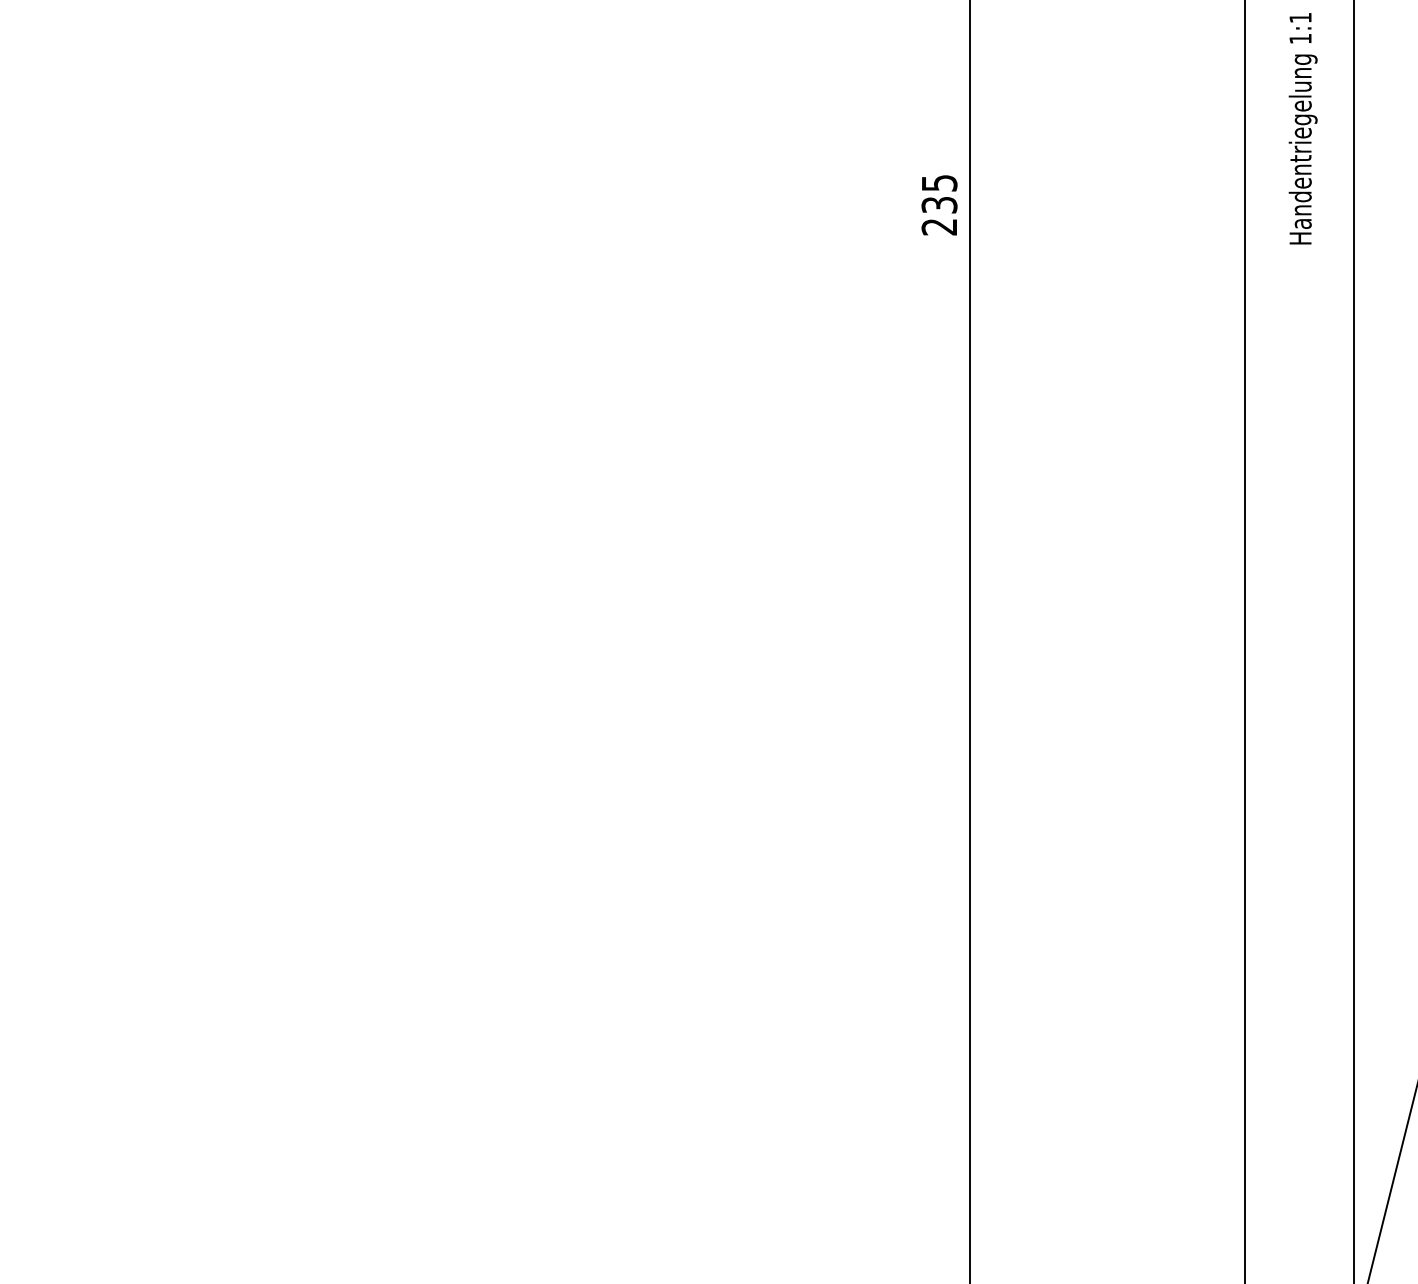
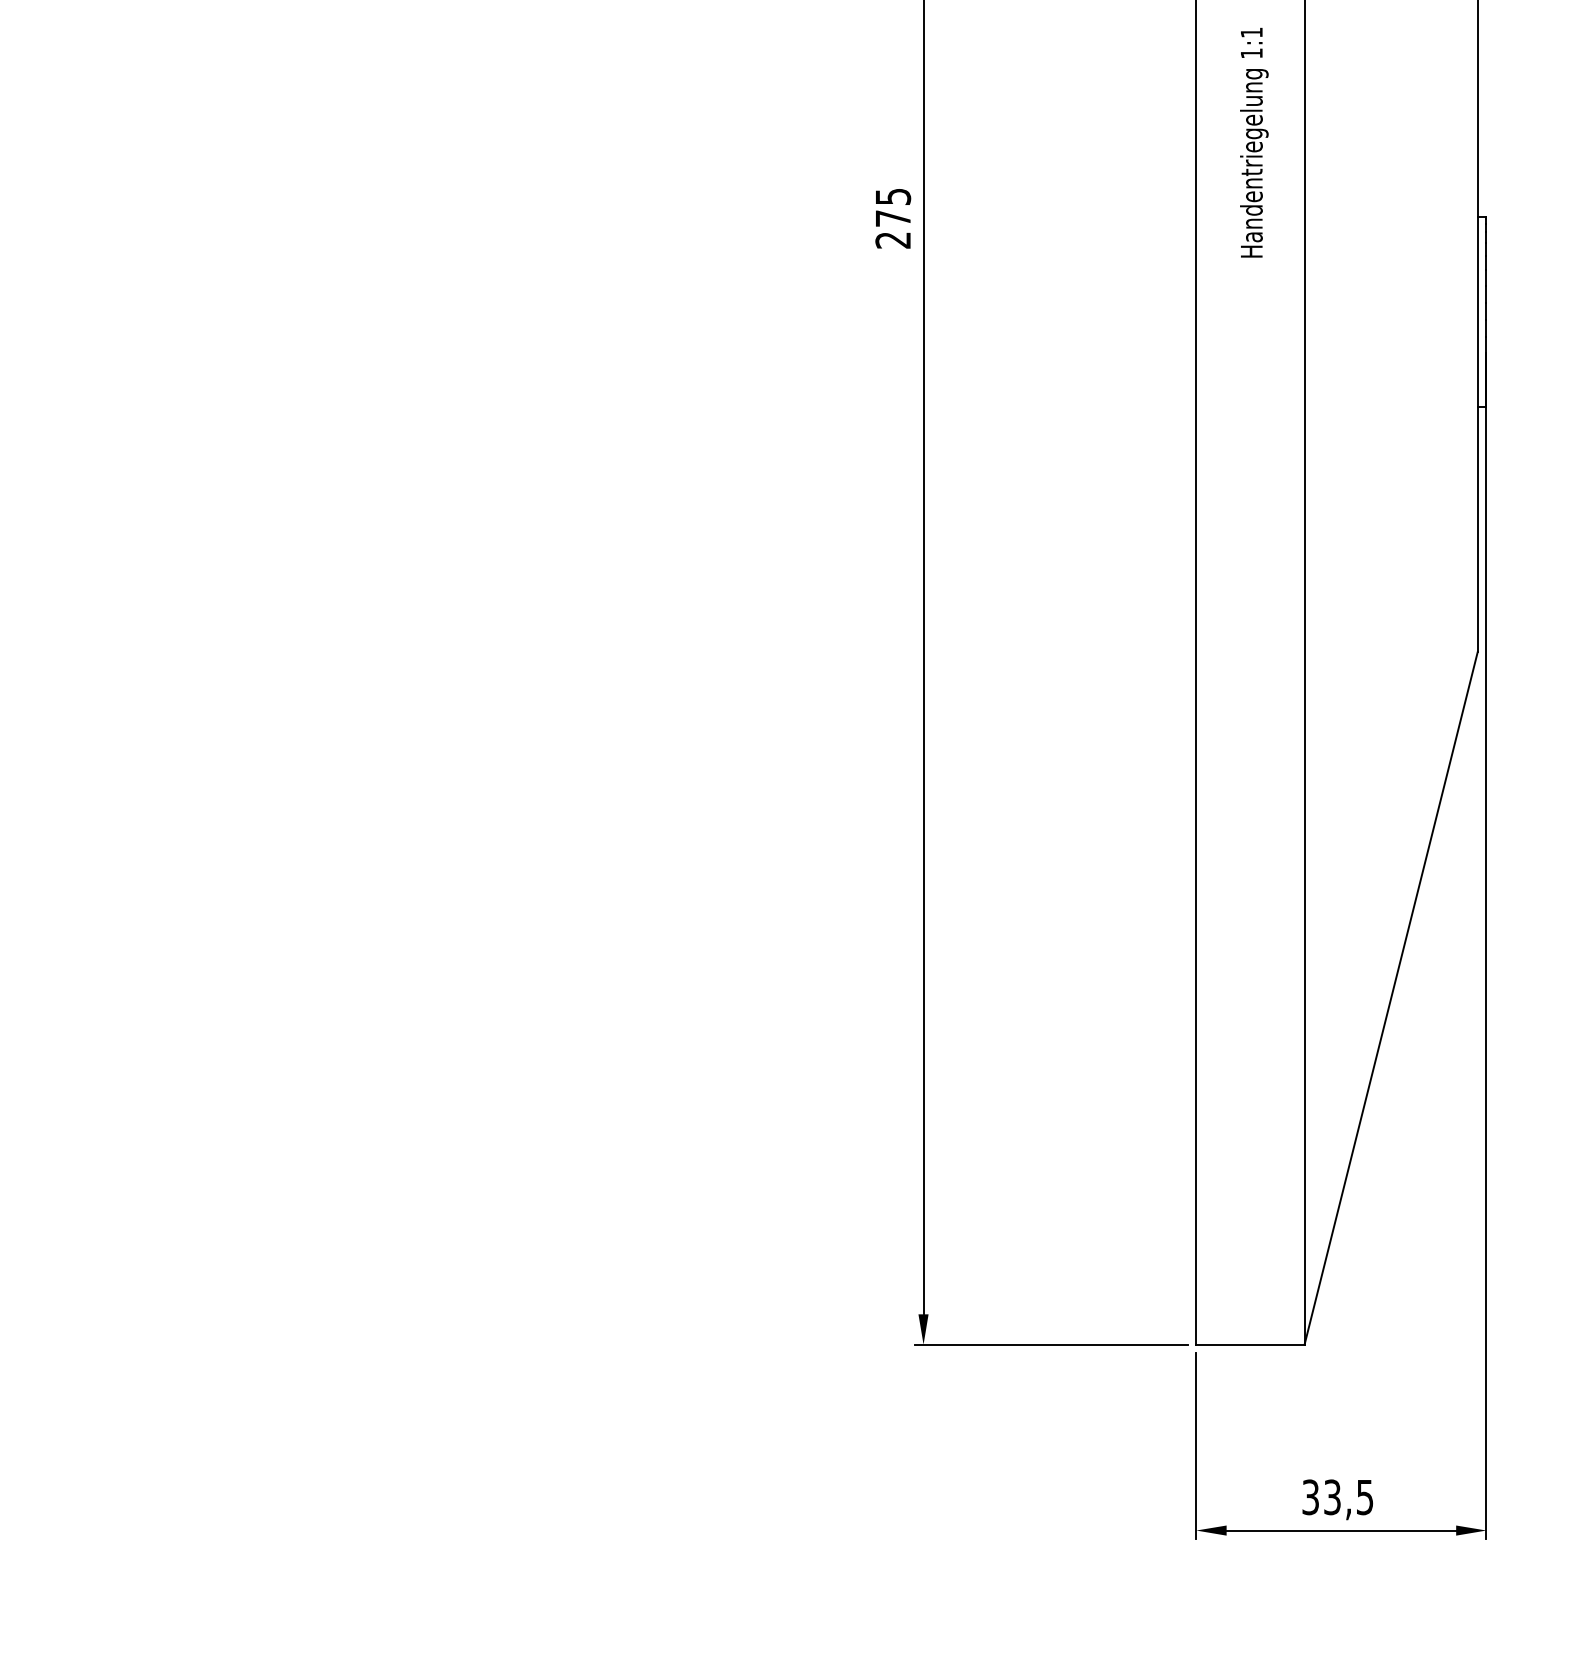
text: (939, 205) -> (893, 218), 235 -> 275

